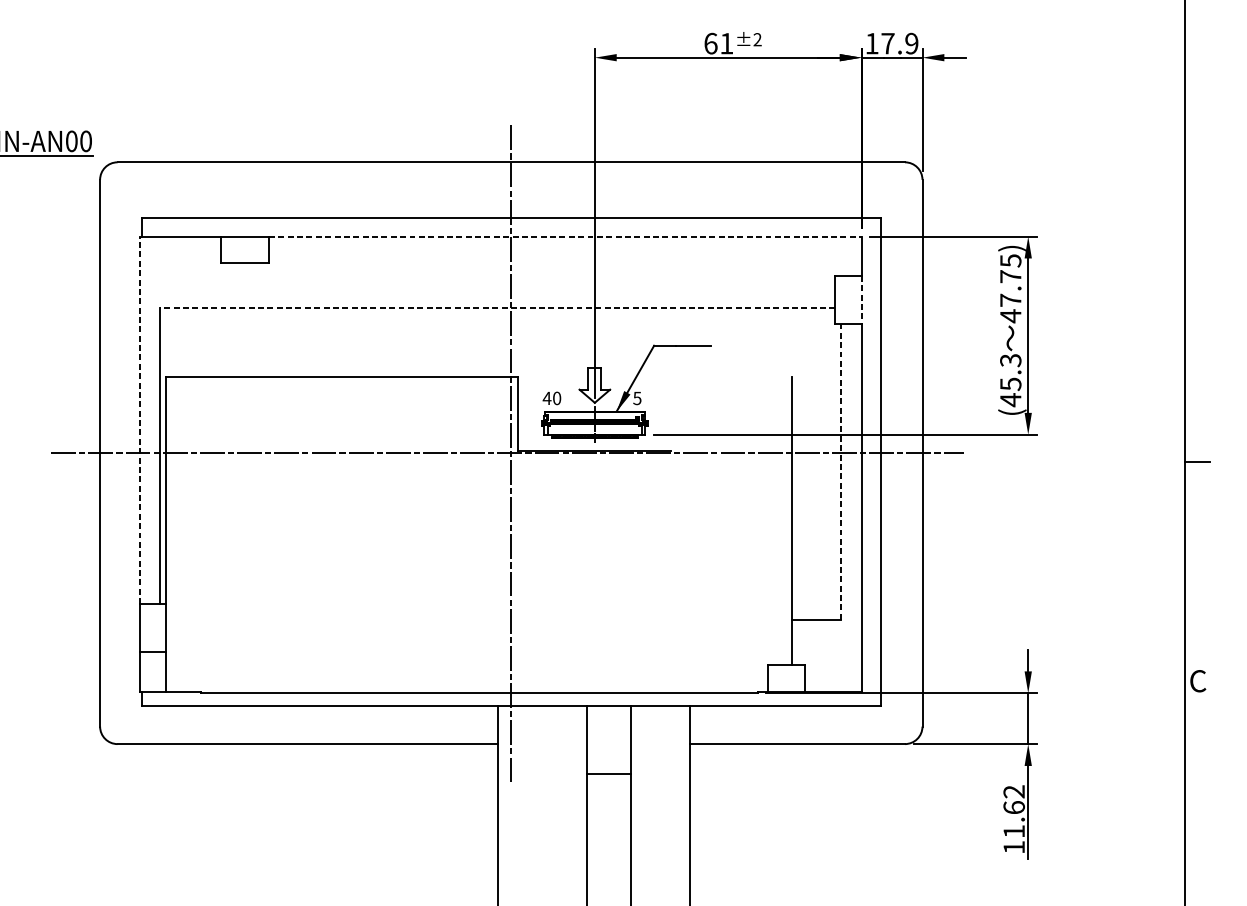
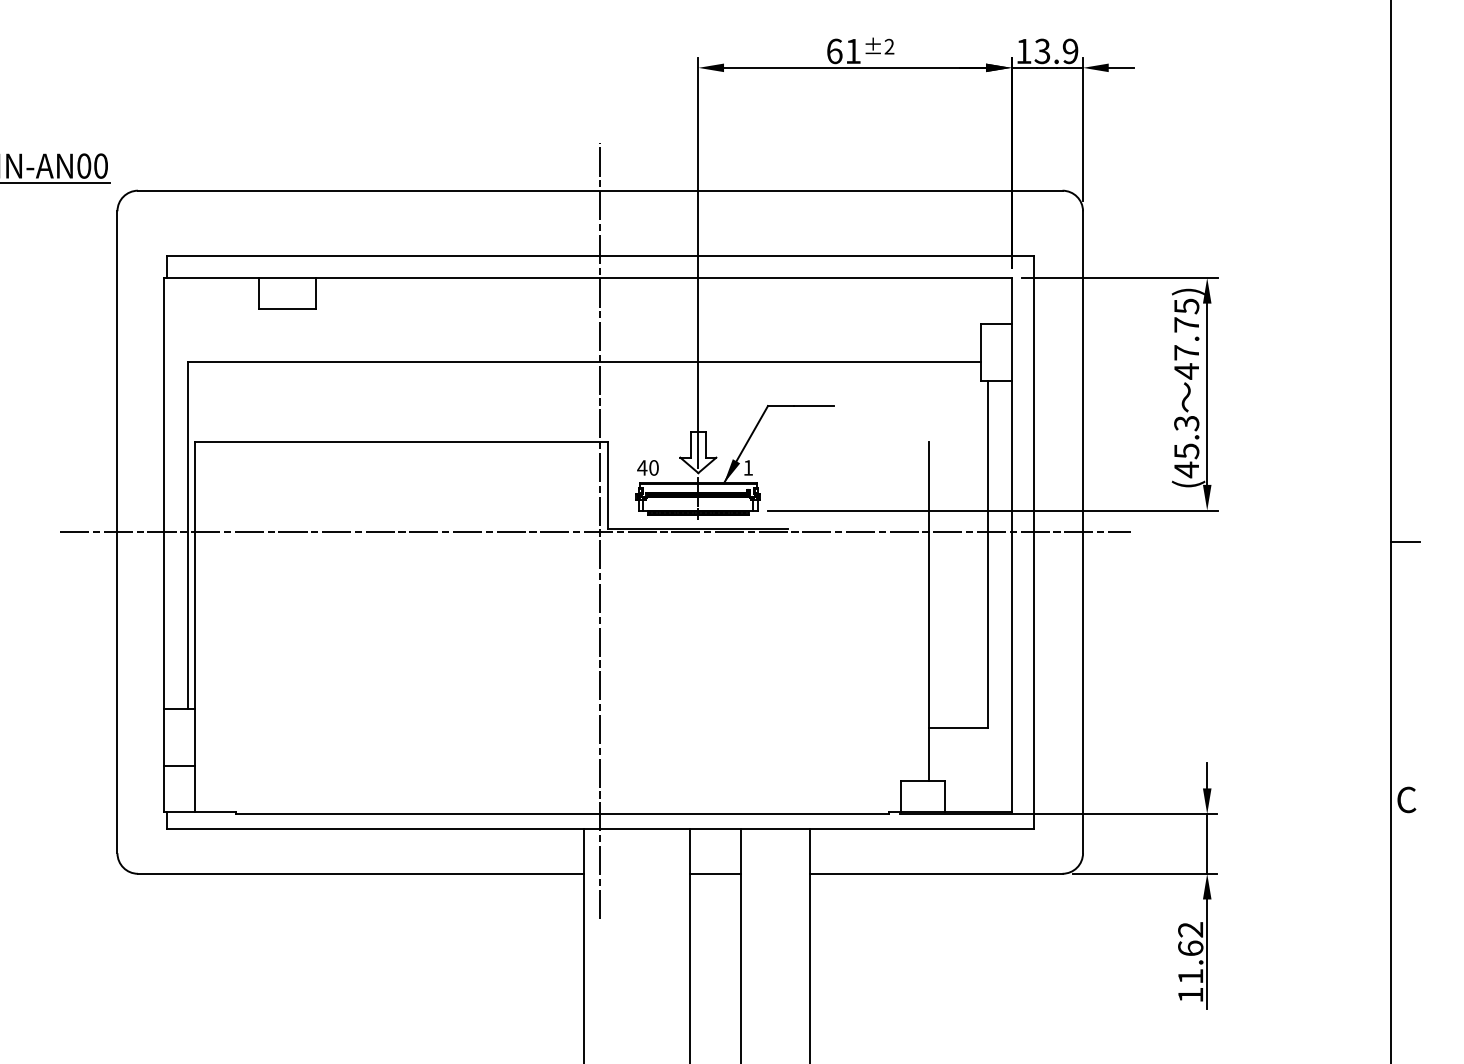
text: (887, 43) -> (1042, 51), 17.9 -> 13.9
line: (565, 236) -> (663, 277), dashed -> solid
line: (861, 300) -> (1011, 352), dashed -> solid
line: (497, 308) -> (583, 362), dashed -> solid
text: (637, 398) -> (748, 467), 5 -> 1
line: (140, 420) -> (164, 493), dashed -> solid
line: (841, 472) -> (987, 554), dashed -> solid
line: (608, 773) -> (714, 873), moved

